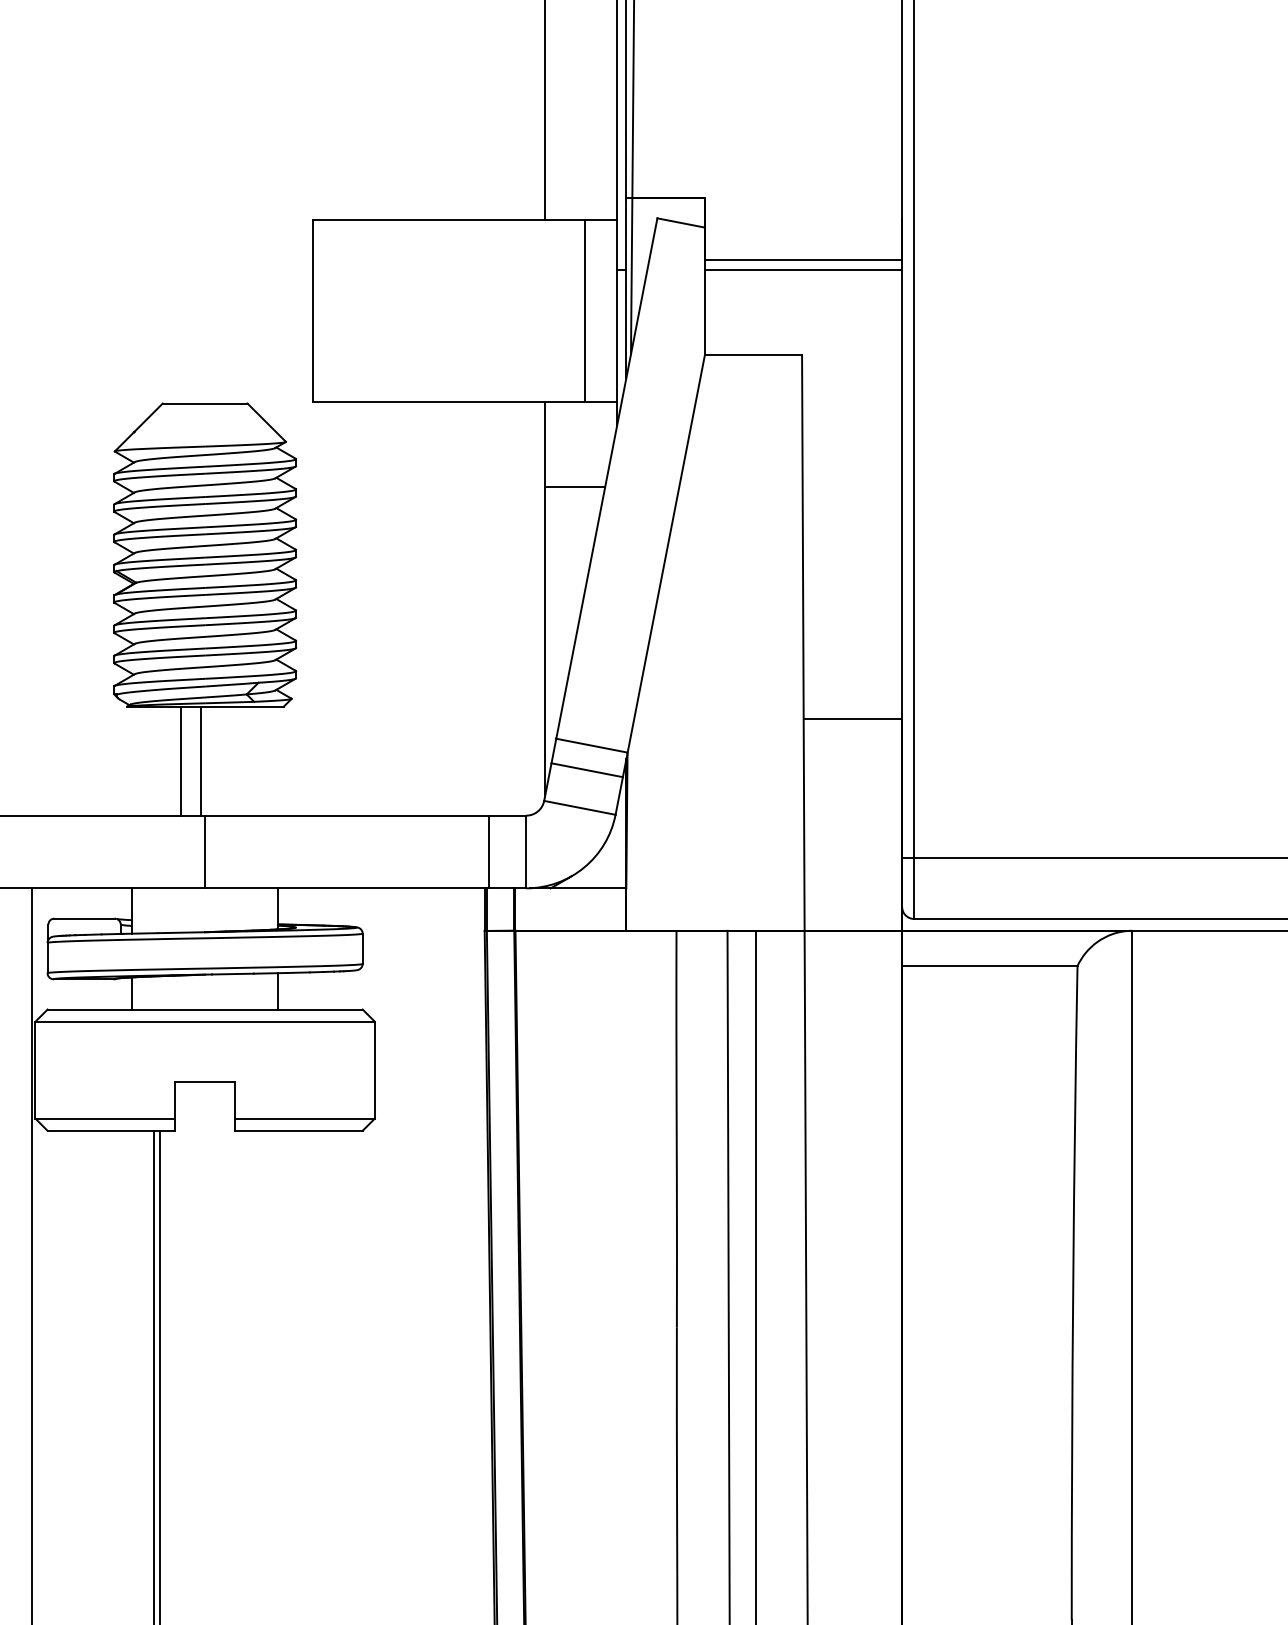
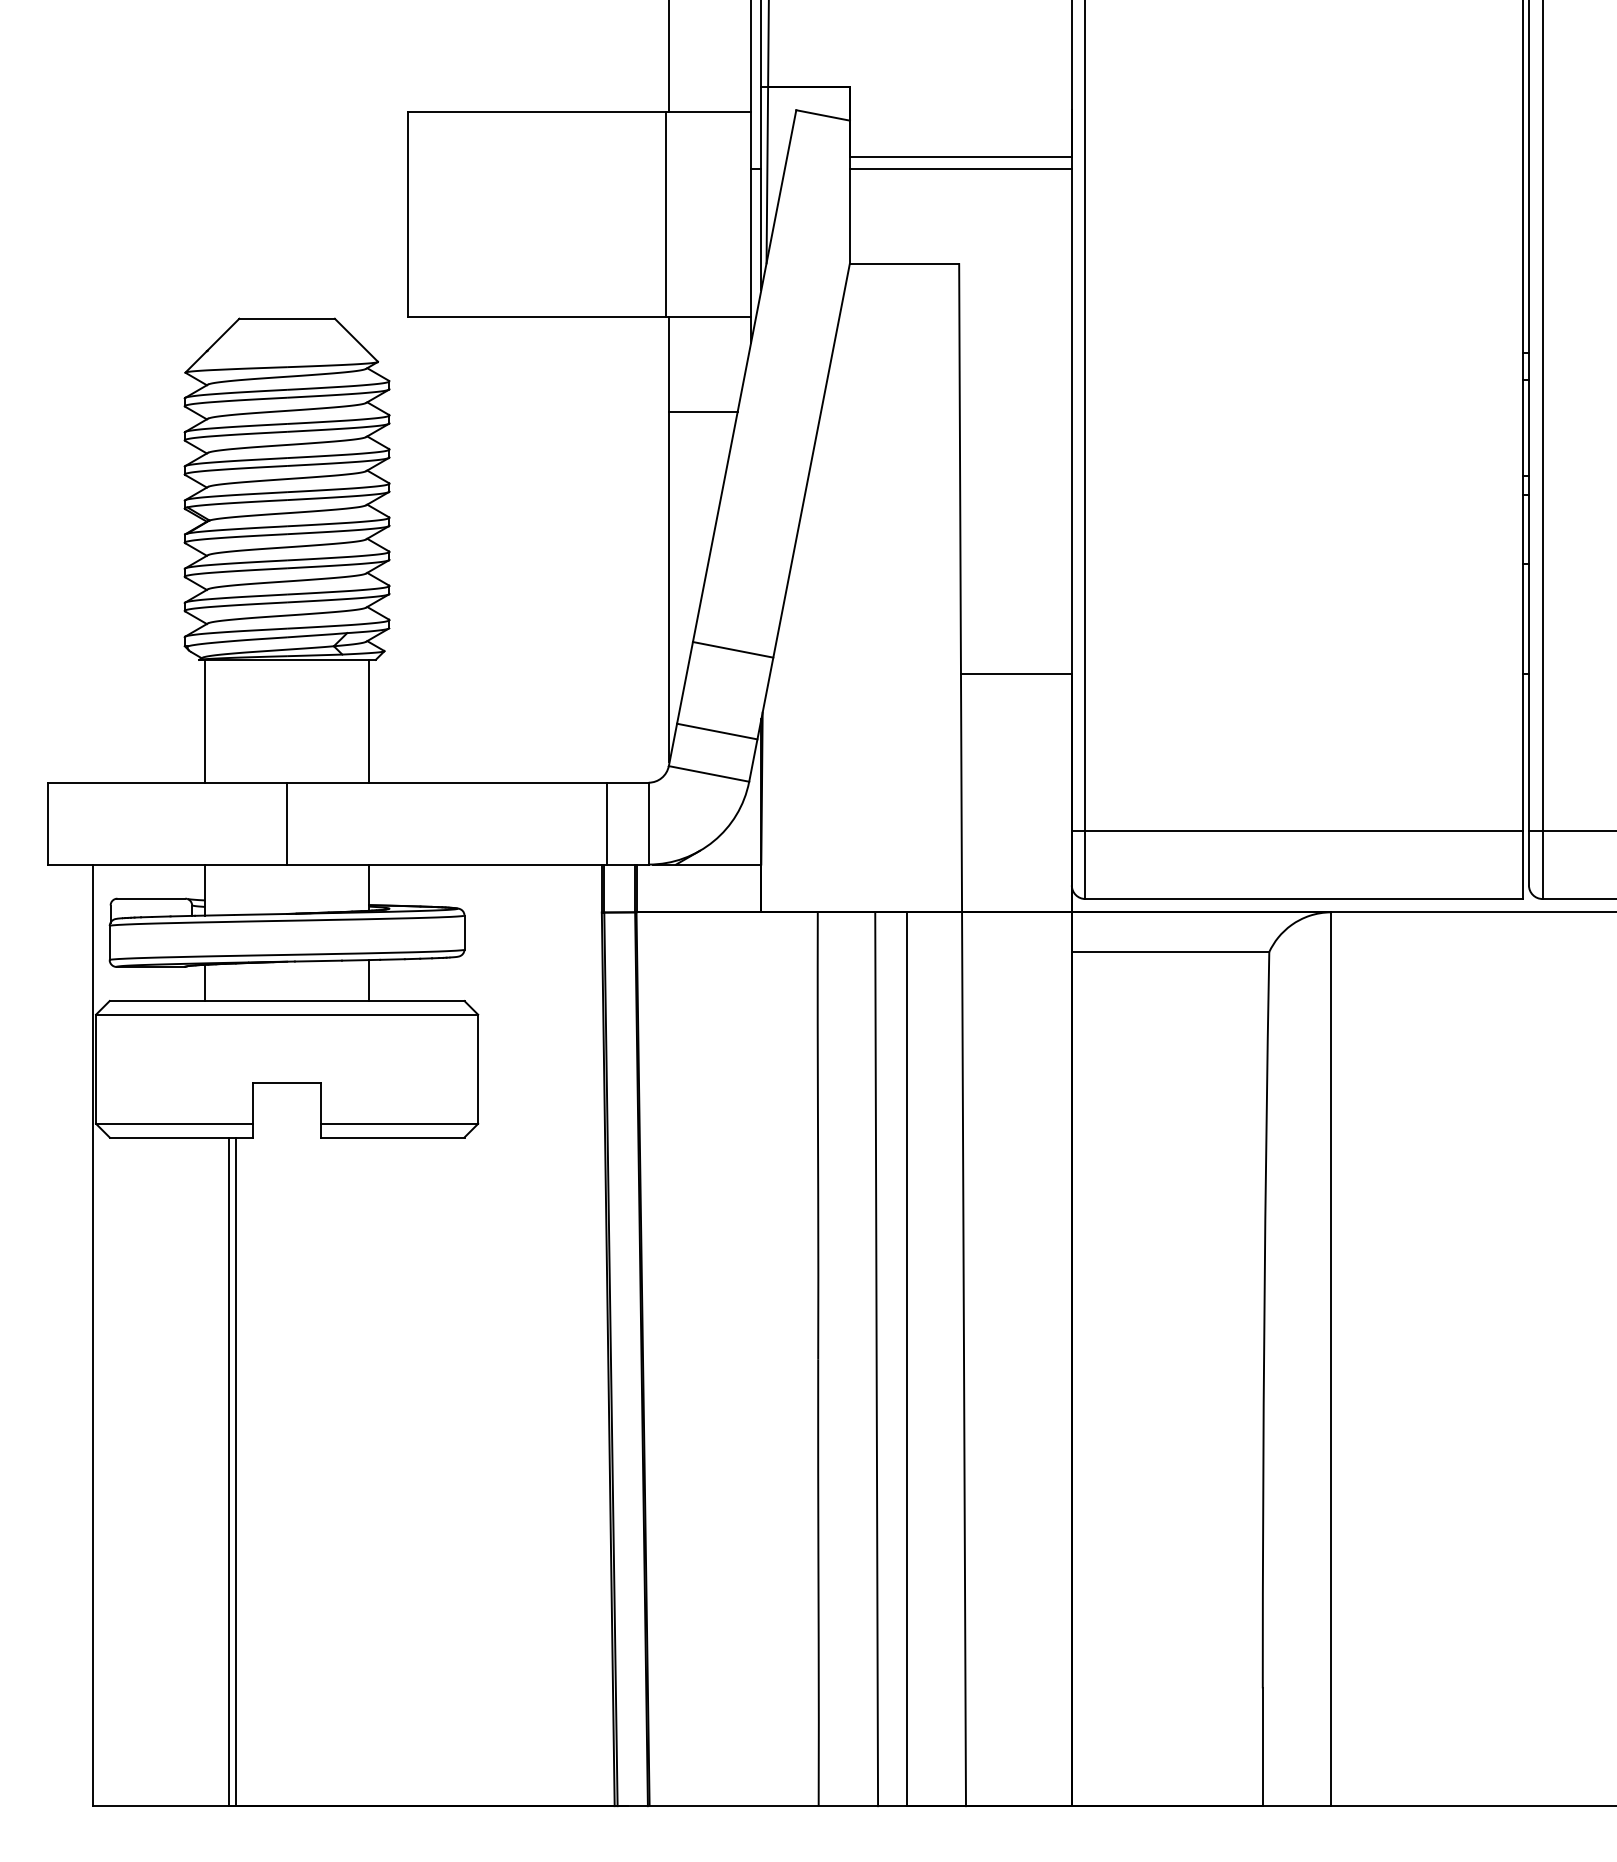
line: (584, 310) -> (665, 214), moved
line: (590, 745) -> (732, 649), moved
line: (181, 760) -> (205, 720), moved
line: (201, 760) -> (368, 720), moved

